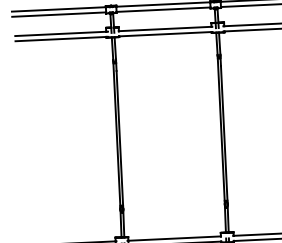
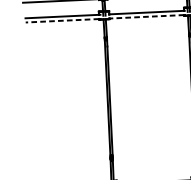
line: (164, 34) -> (146, 17), solid -> dashed
line: (60, 39) -> (62, 21), solid -> dashed

